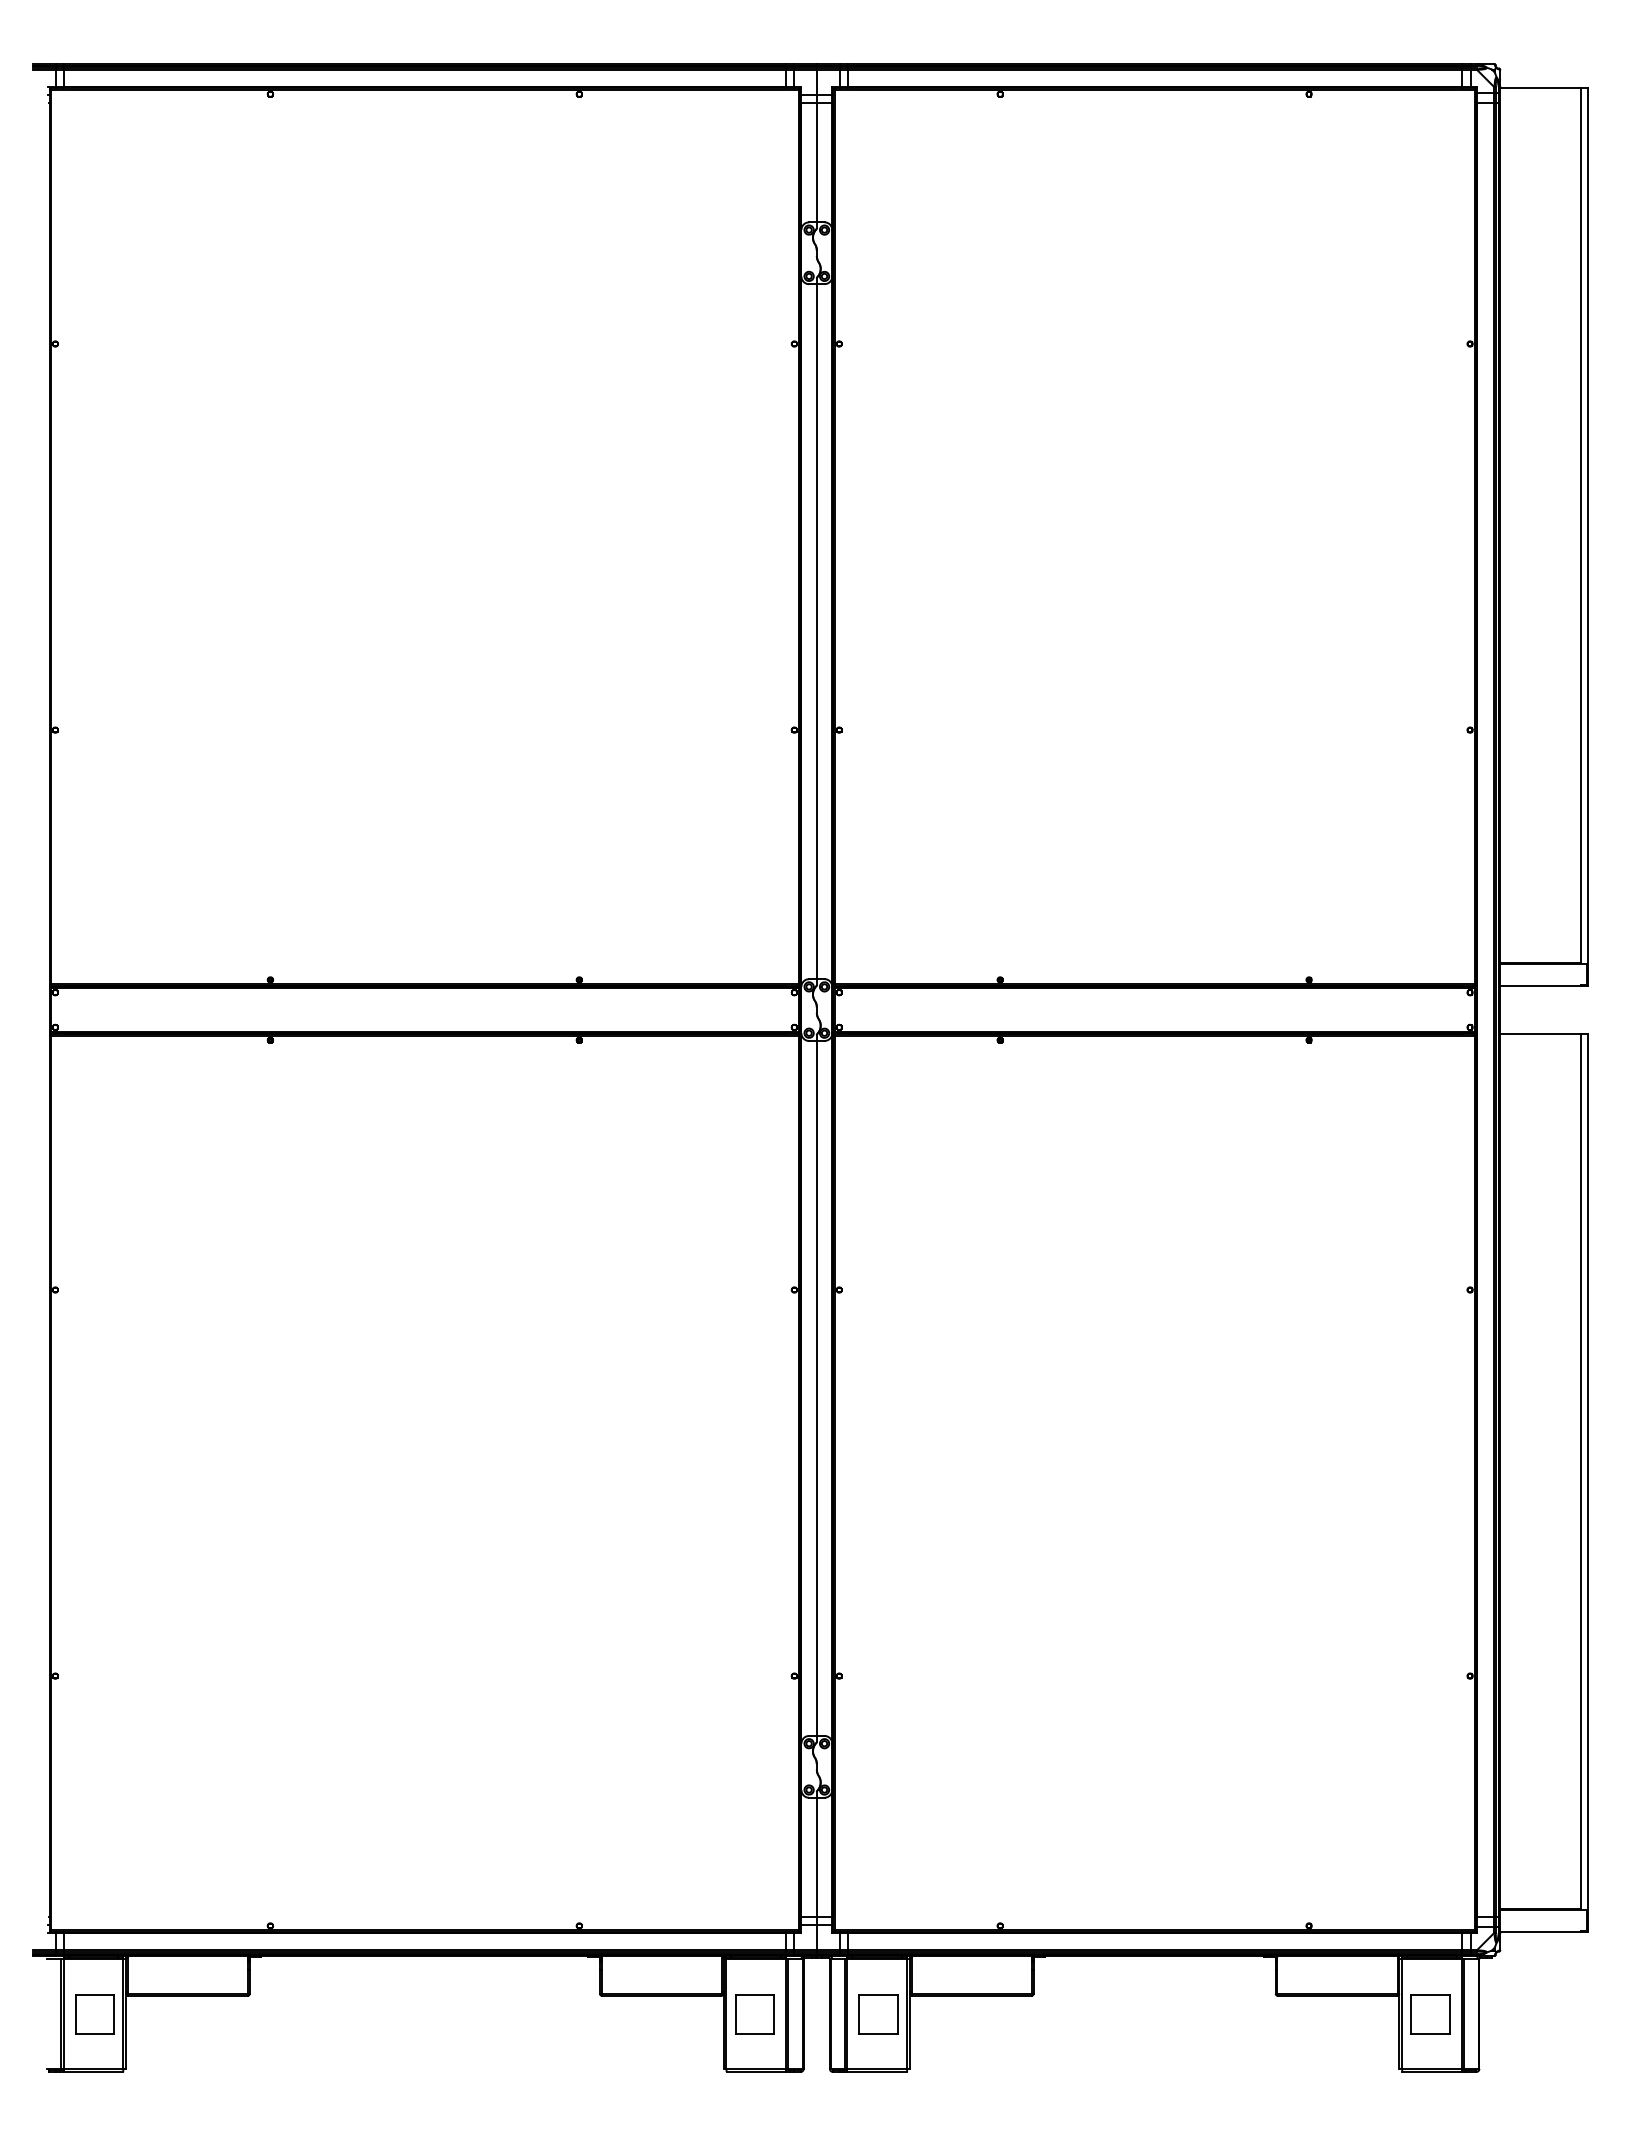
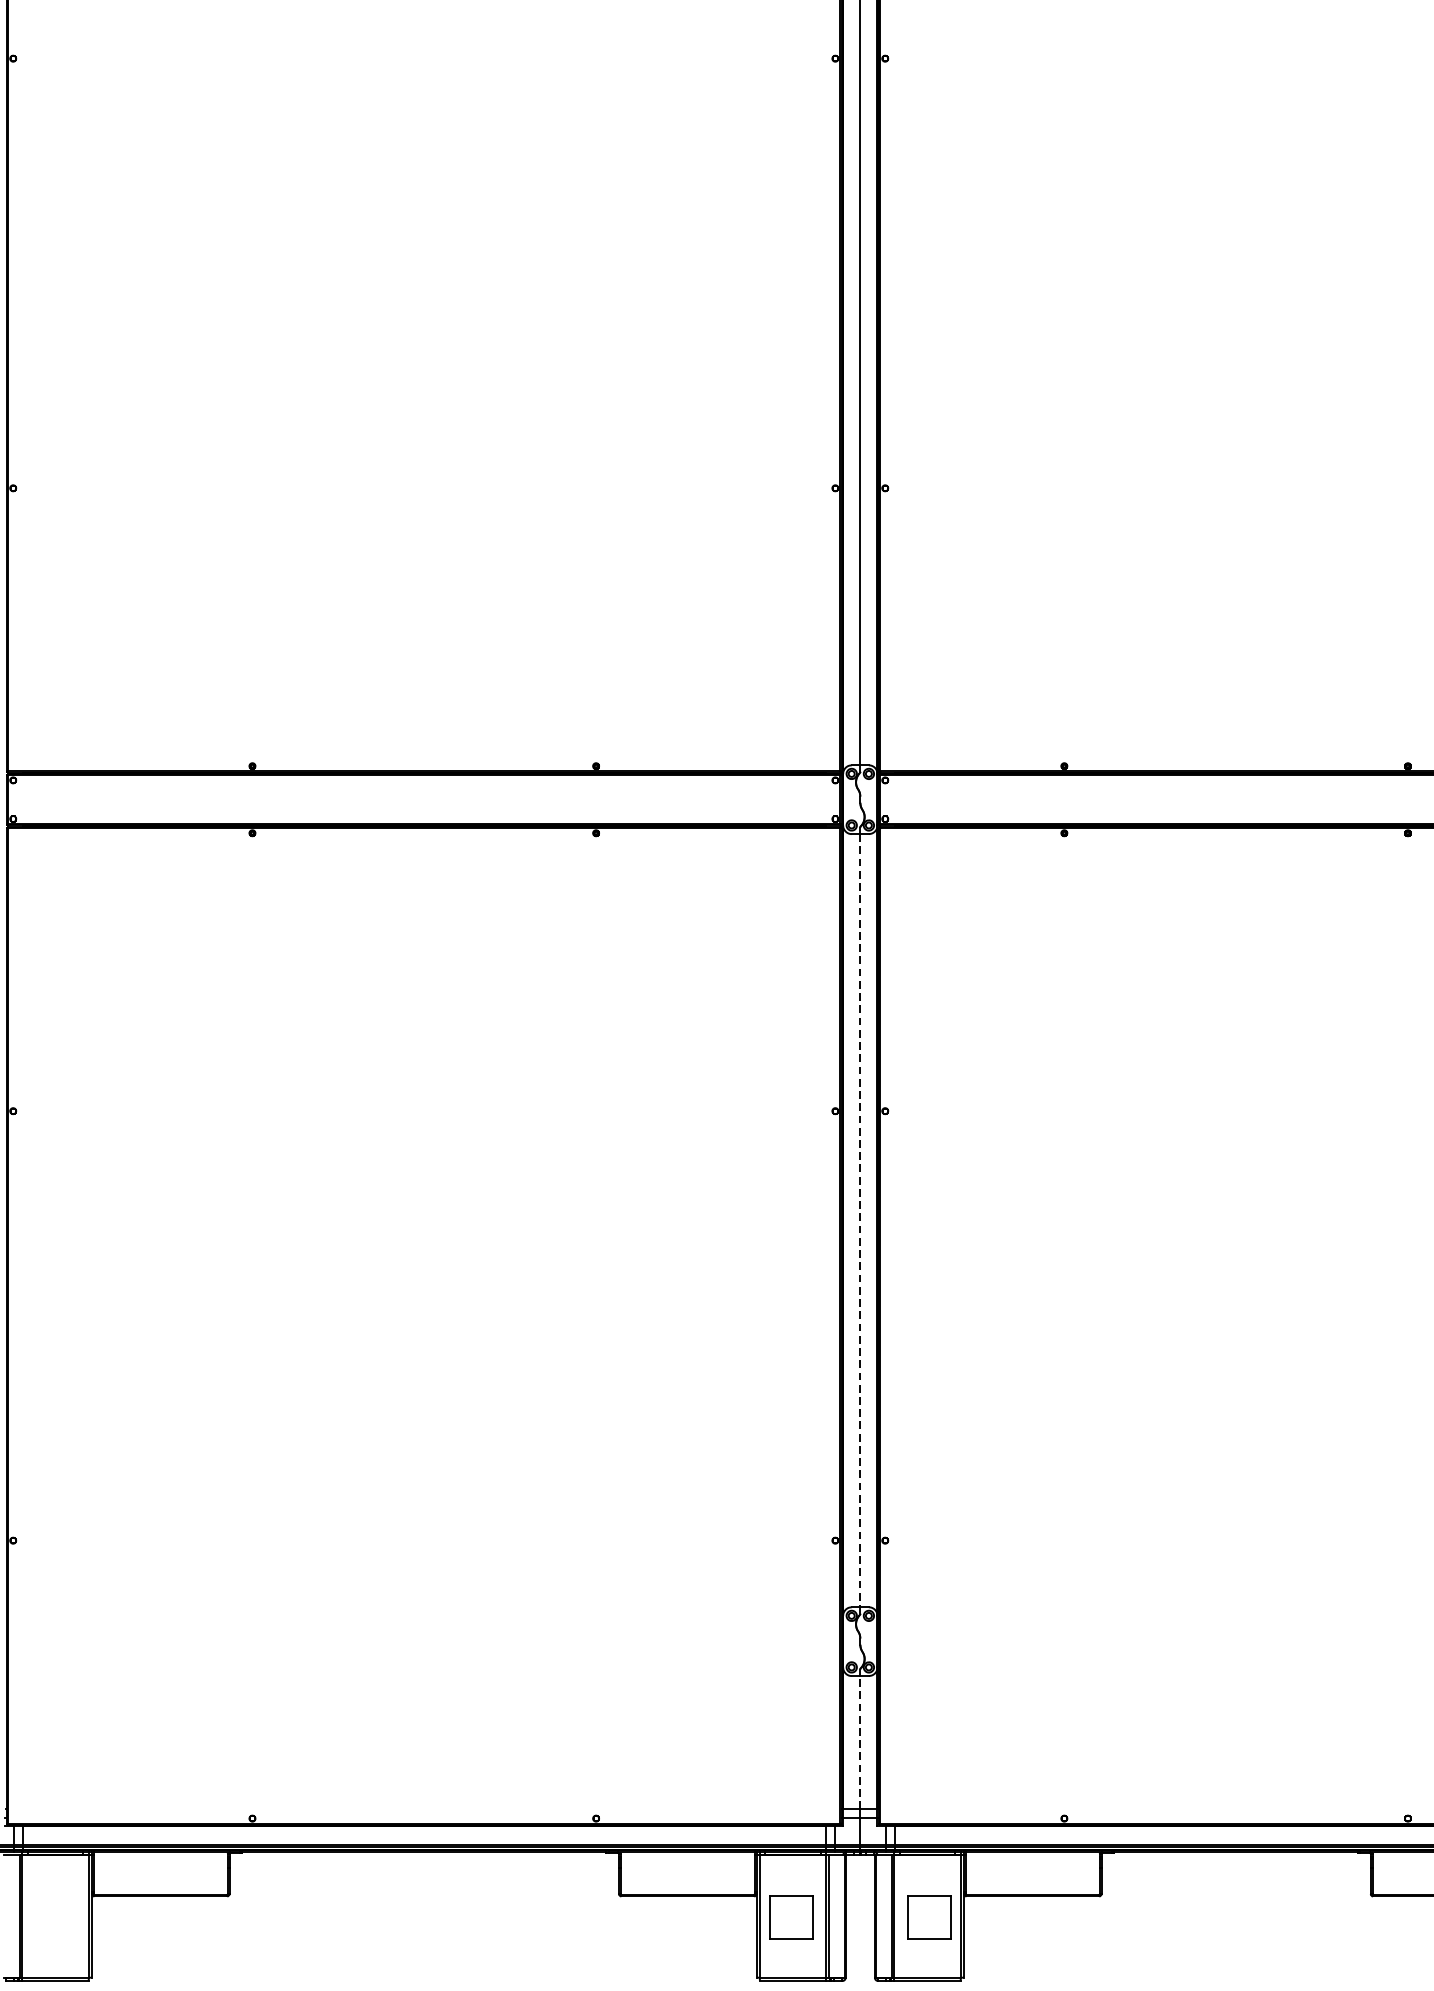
line: (816, 1388) -> (859, 1220), solid -> dashed
line: (816, 1857) -> (859, 1742), solid -> dashed
part: (94, 2014) -> (56, 1917), removed

